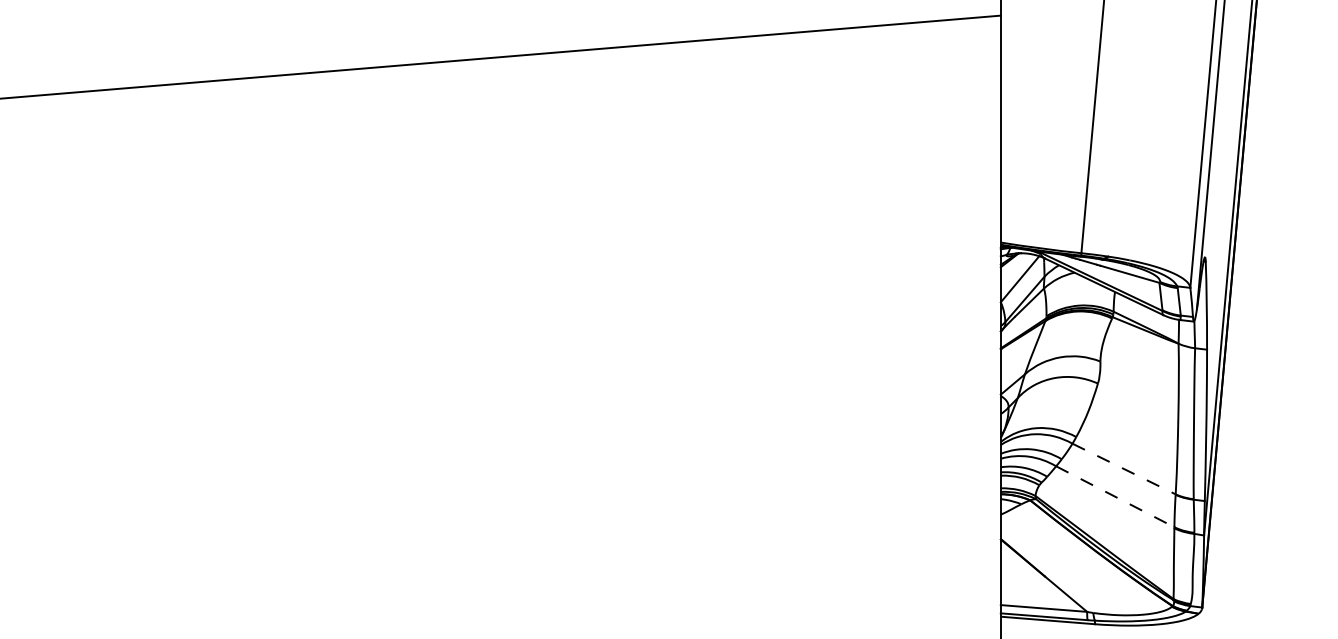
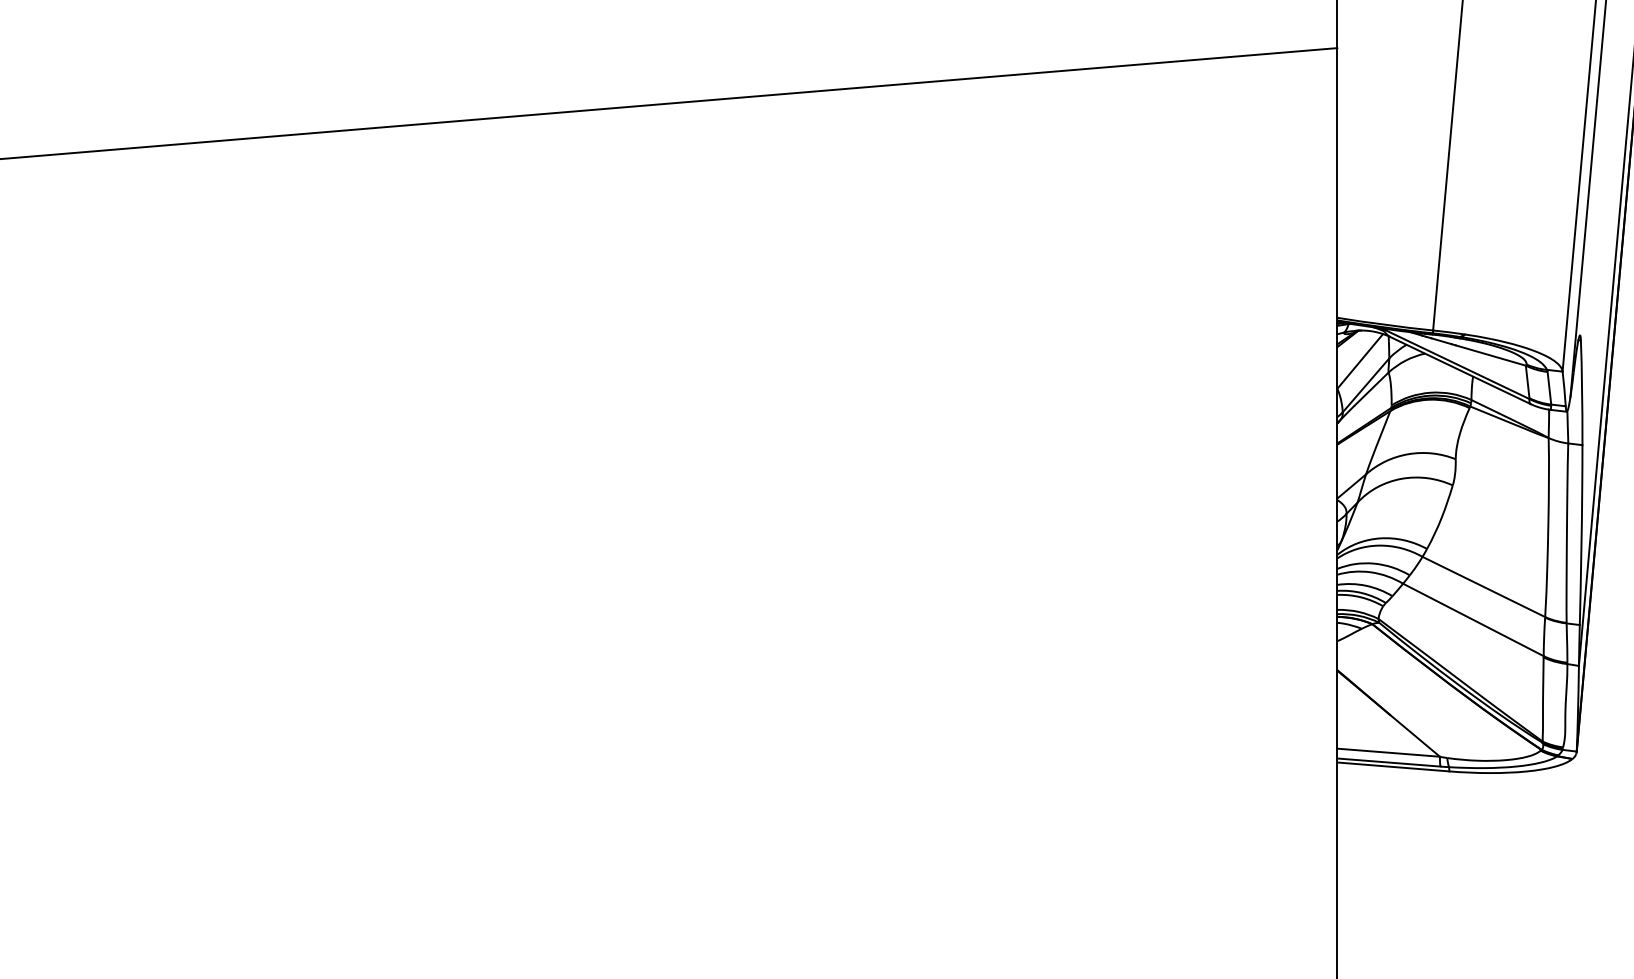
line: (1124, 469) -> (1484, 587), dashed -> solid
line: (1115, 497) -> (1473, 620), dashed -> solid

